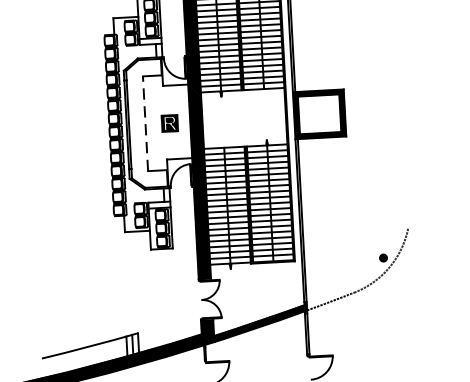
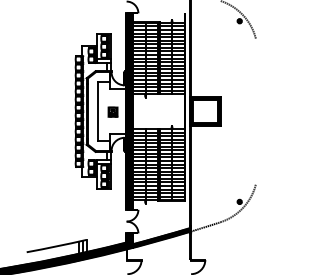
line: (146, 123) -> (98, 111), dashed -> solid

